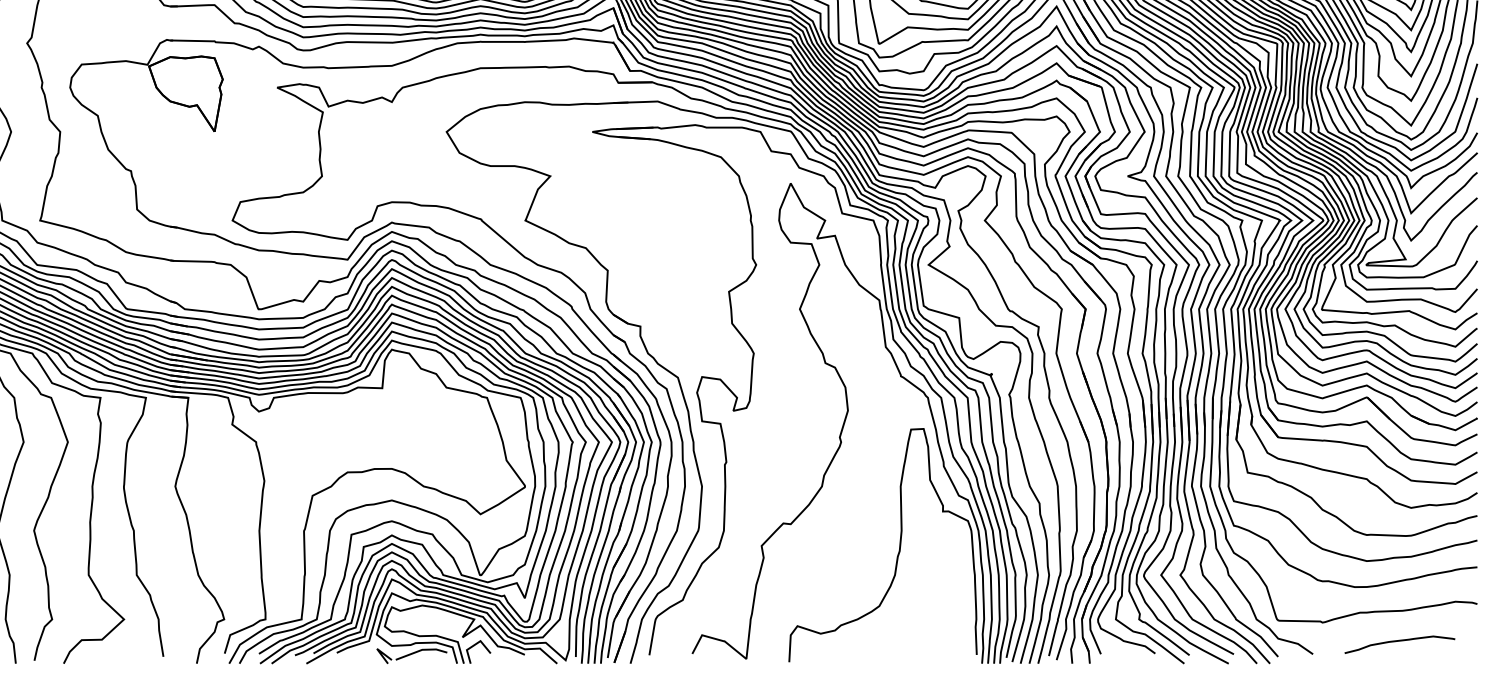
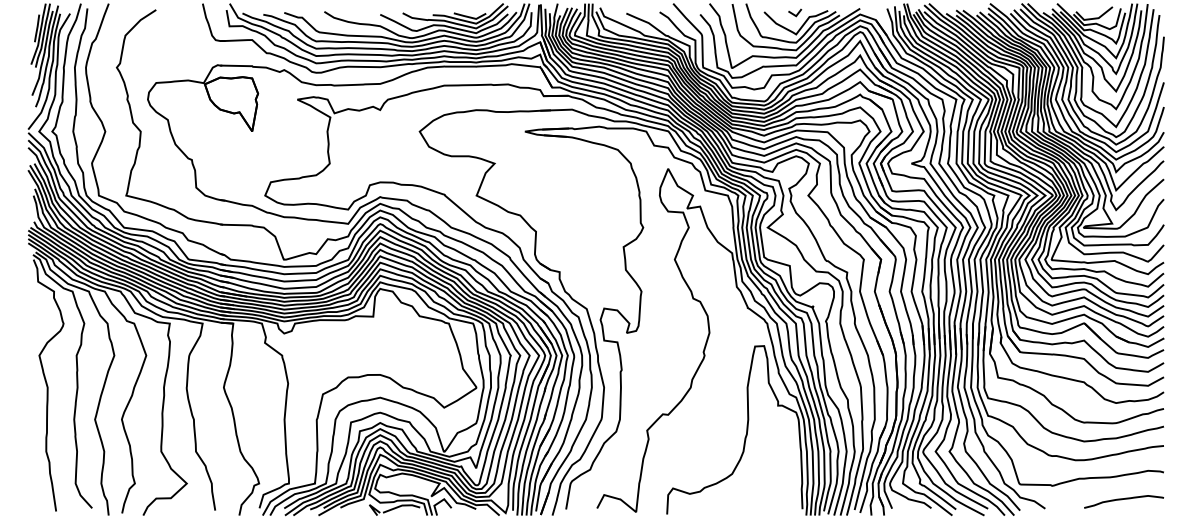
curve: (1399, 641) -> (1123, 499), moved

